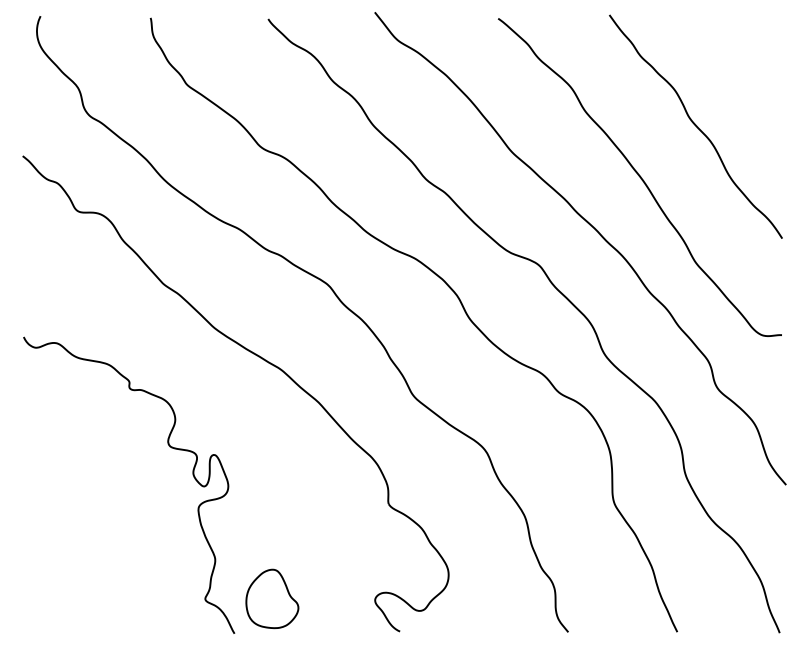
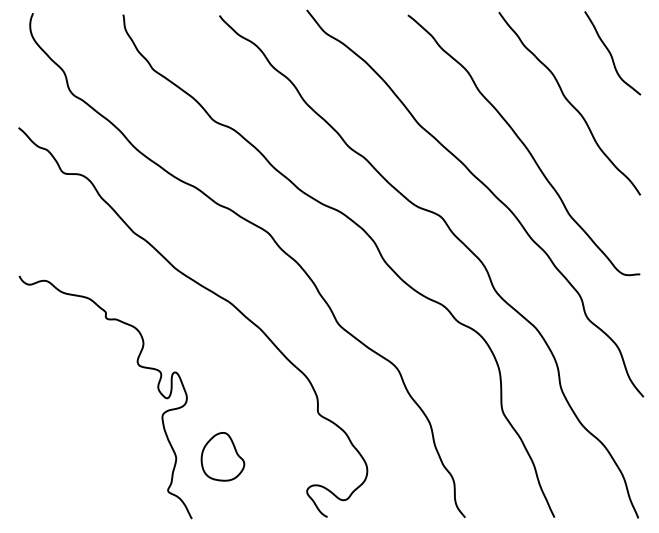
curve: (746, 65) -> (611, 53), added
part: (272, 598) -> (223, 456), moved

